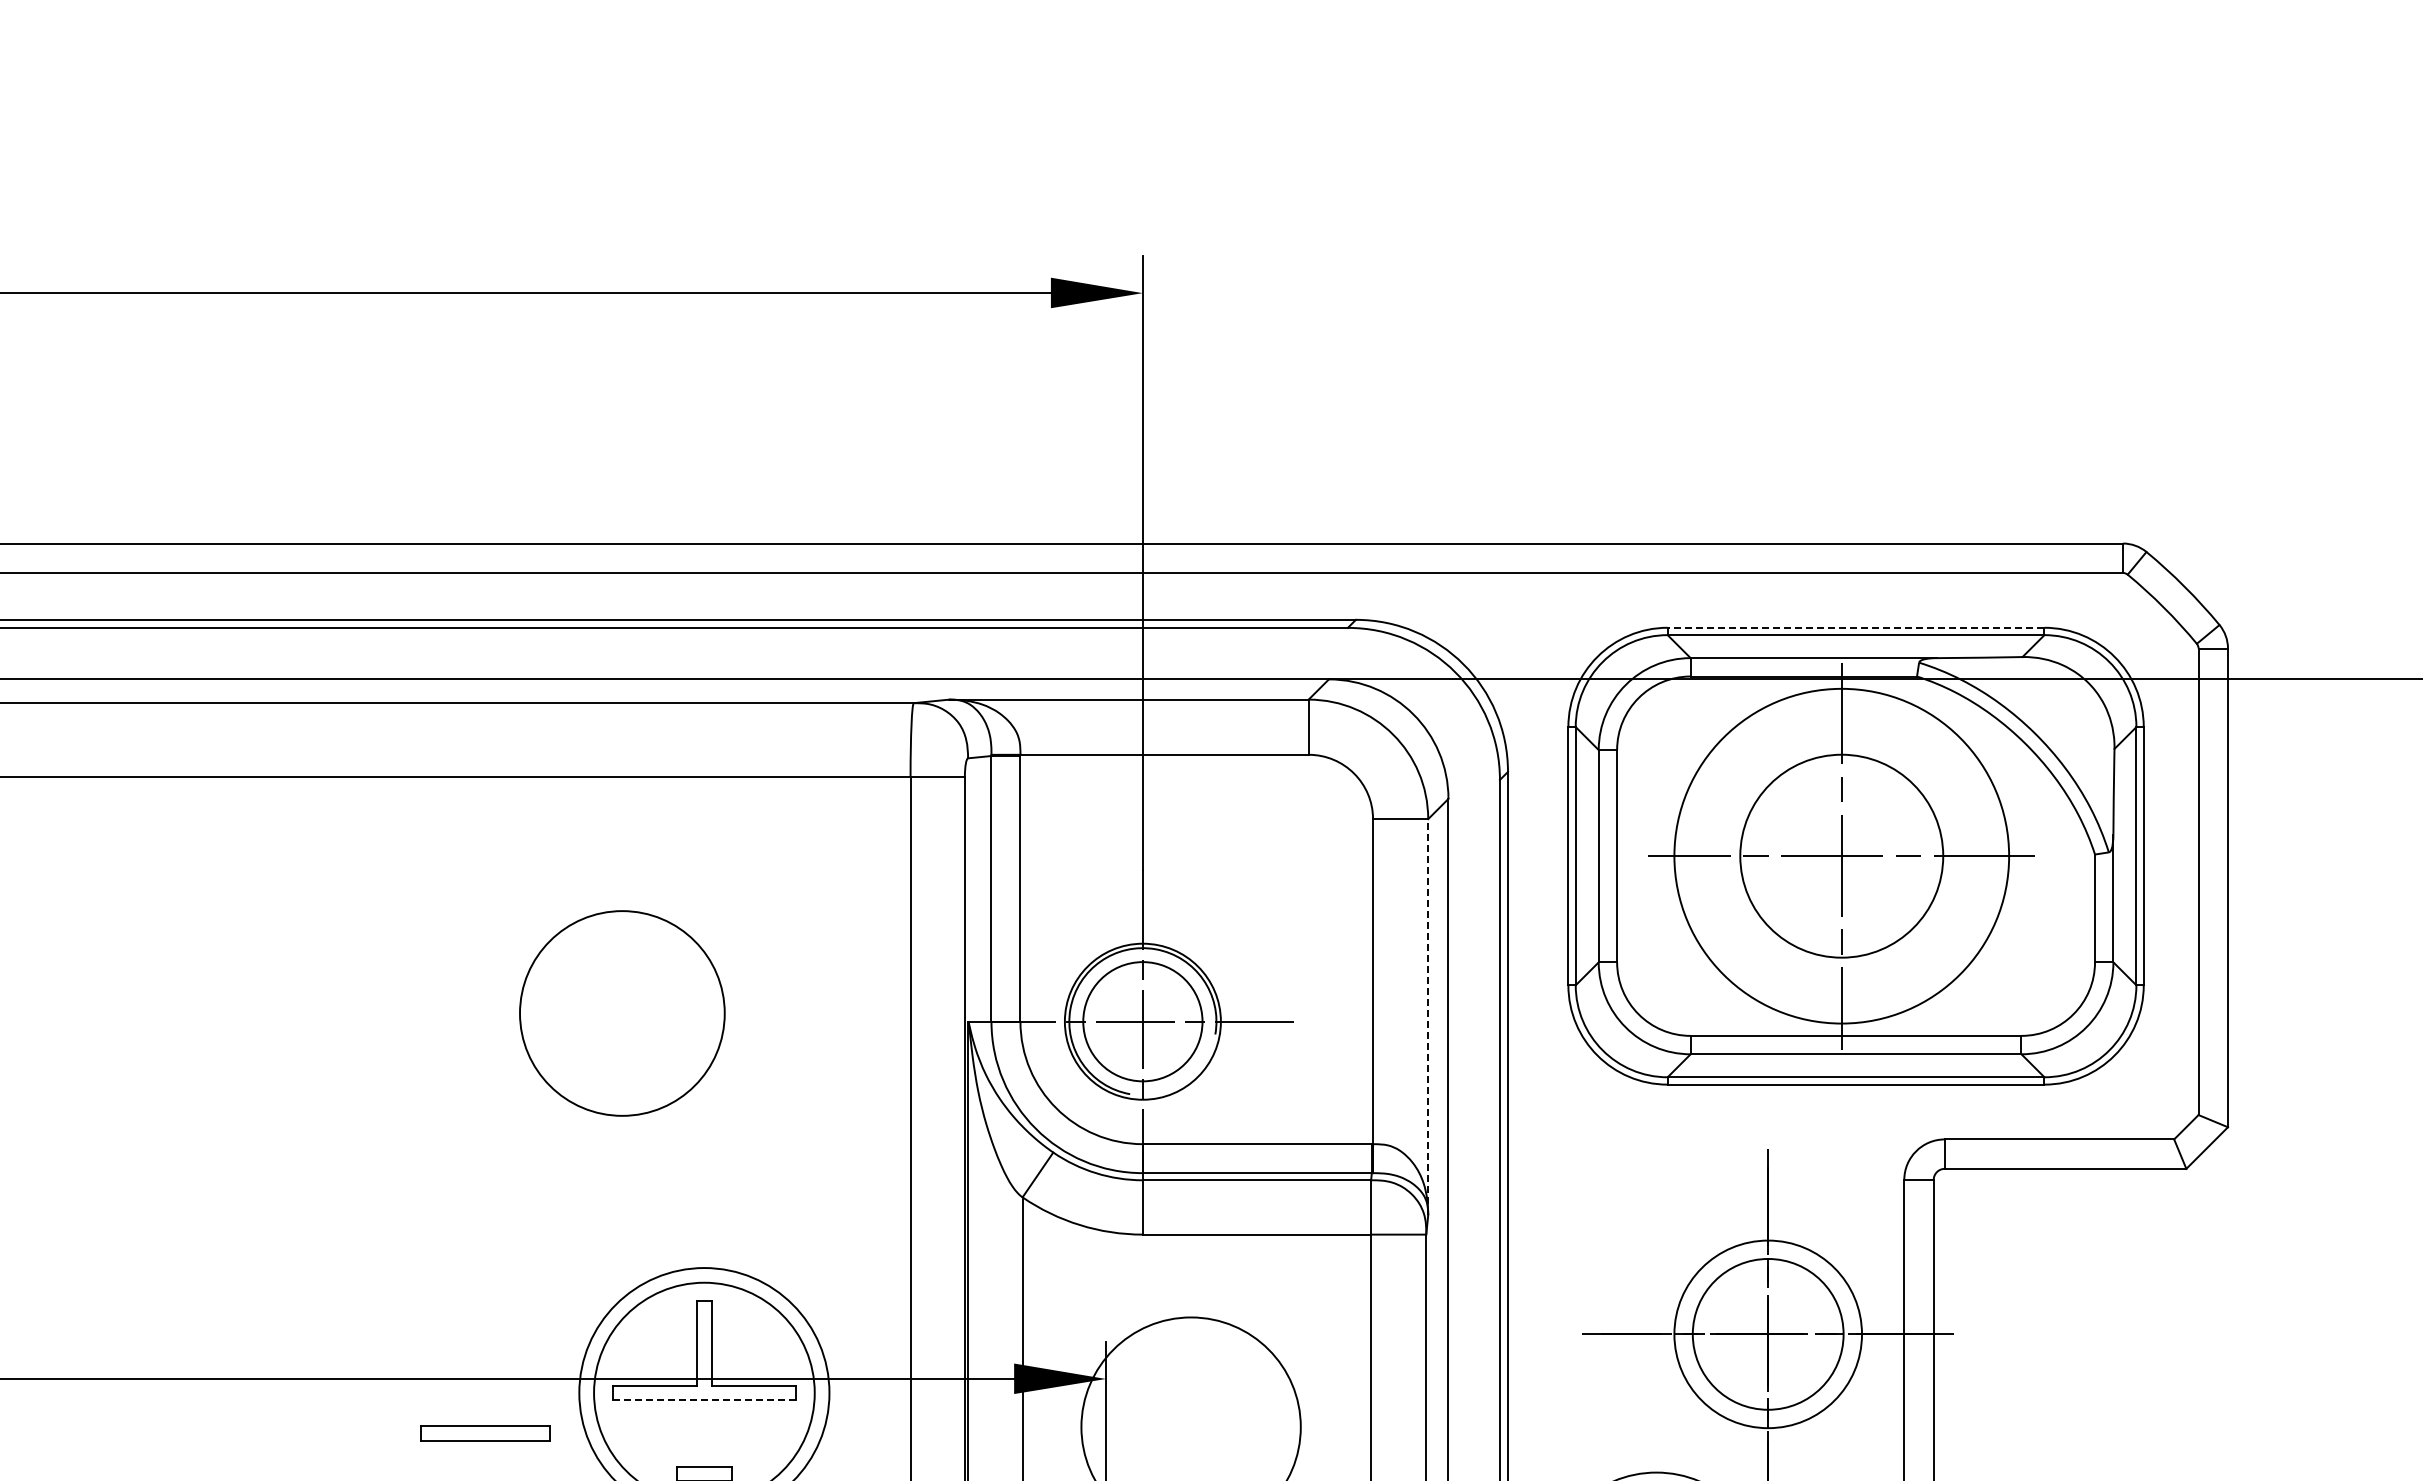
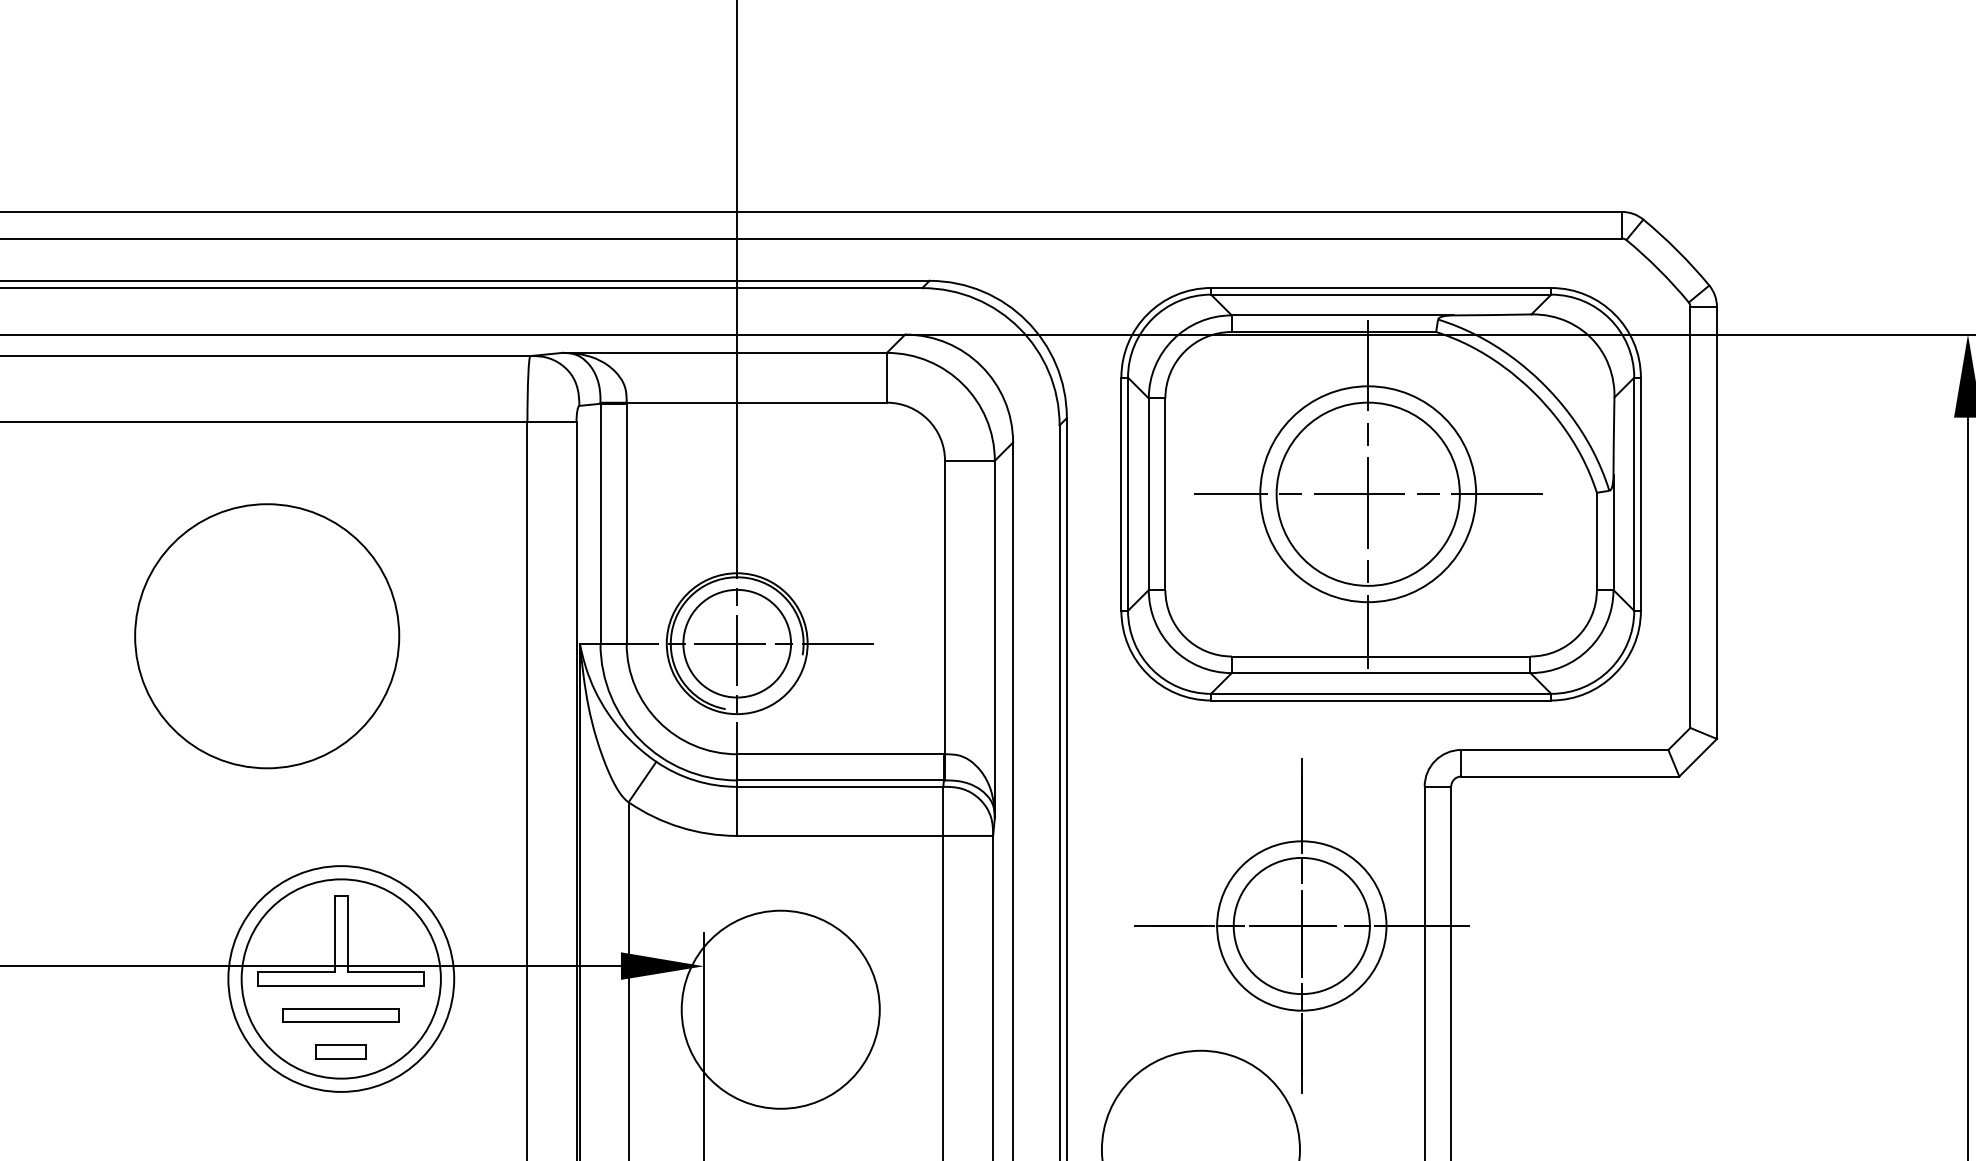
line: (1855, 627) -> (1380, 287), dashed -> solid
circle: (1841, 855) -> (1367, 493), size x0.71
circle: (622, 1013) -> (267, 636), size x1.43
line: (1428, 1017) -> (995, 639), dashed -> solid
line: (704, 1400) -> (341, 985), dashed -> solid
part: (485, 1433) -> (341, 1015), moved

